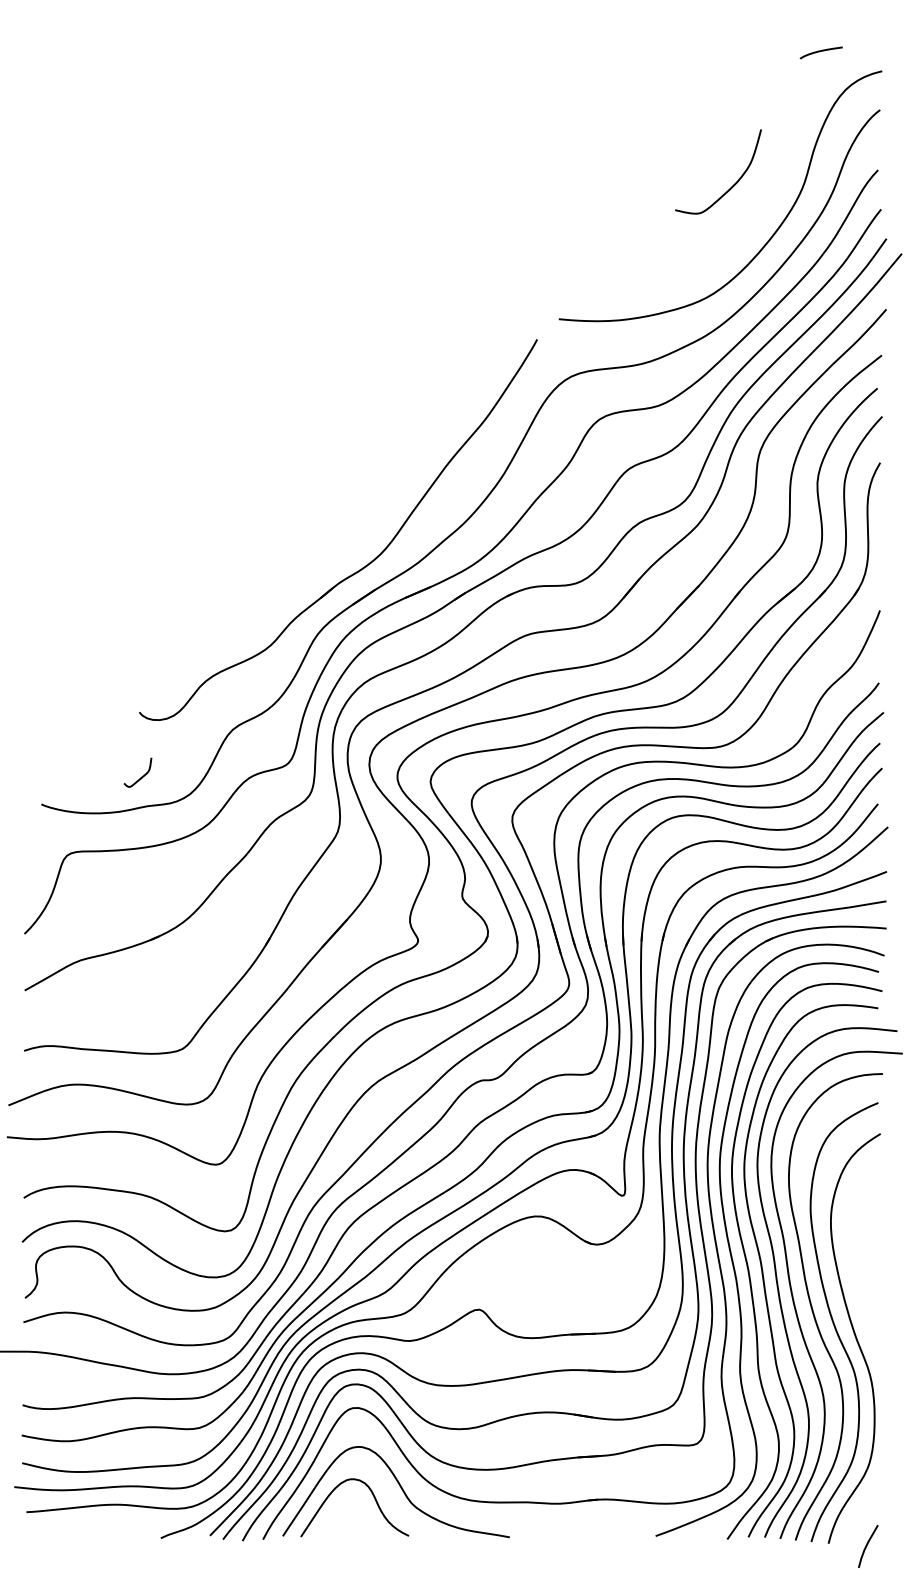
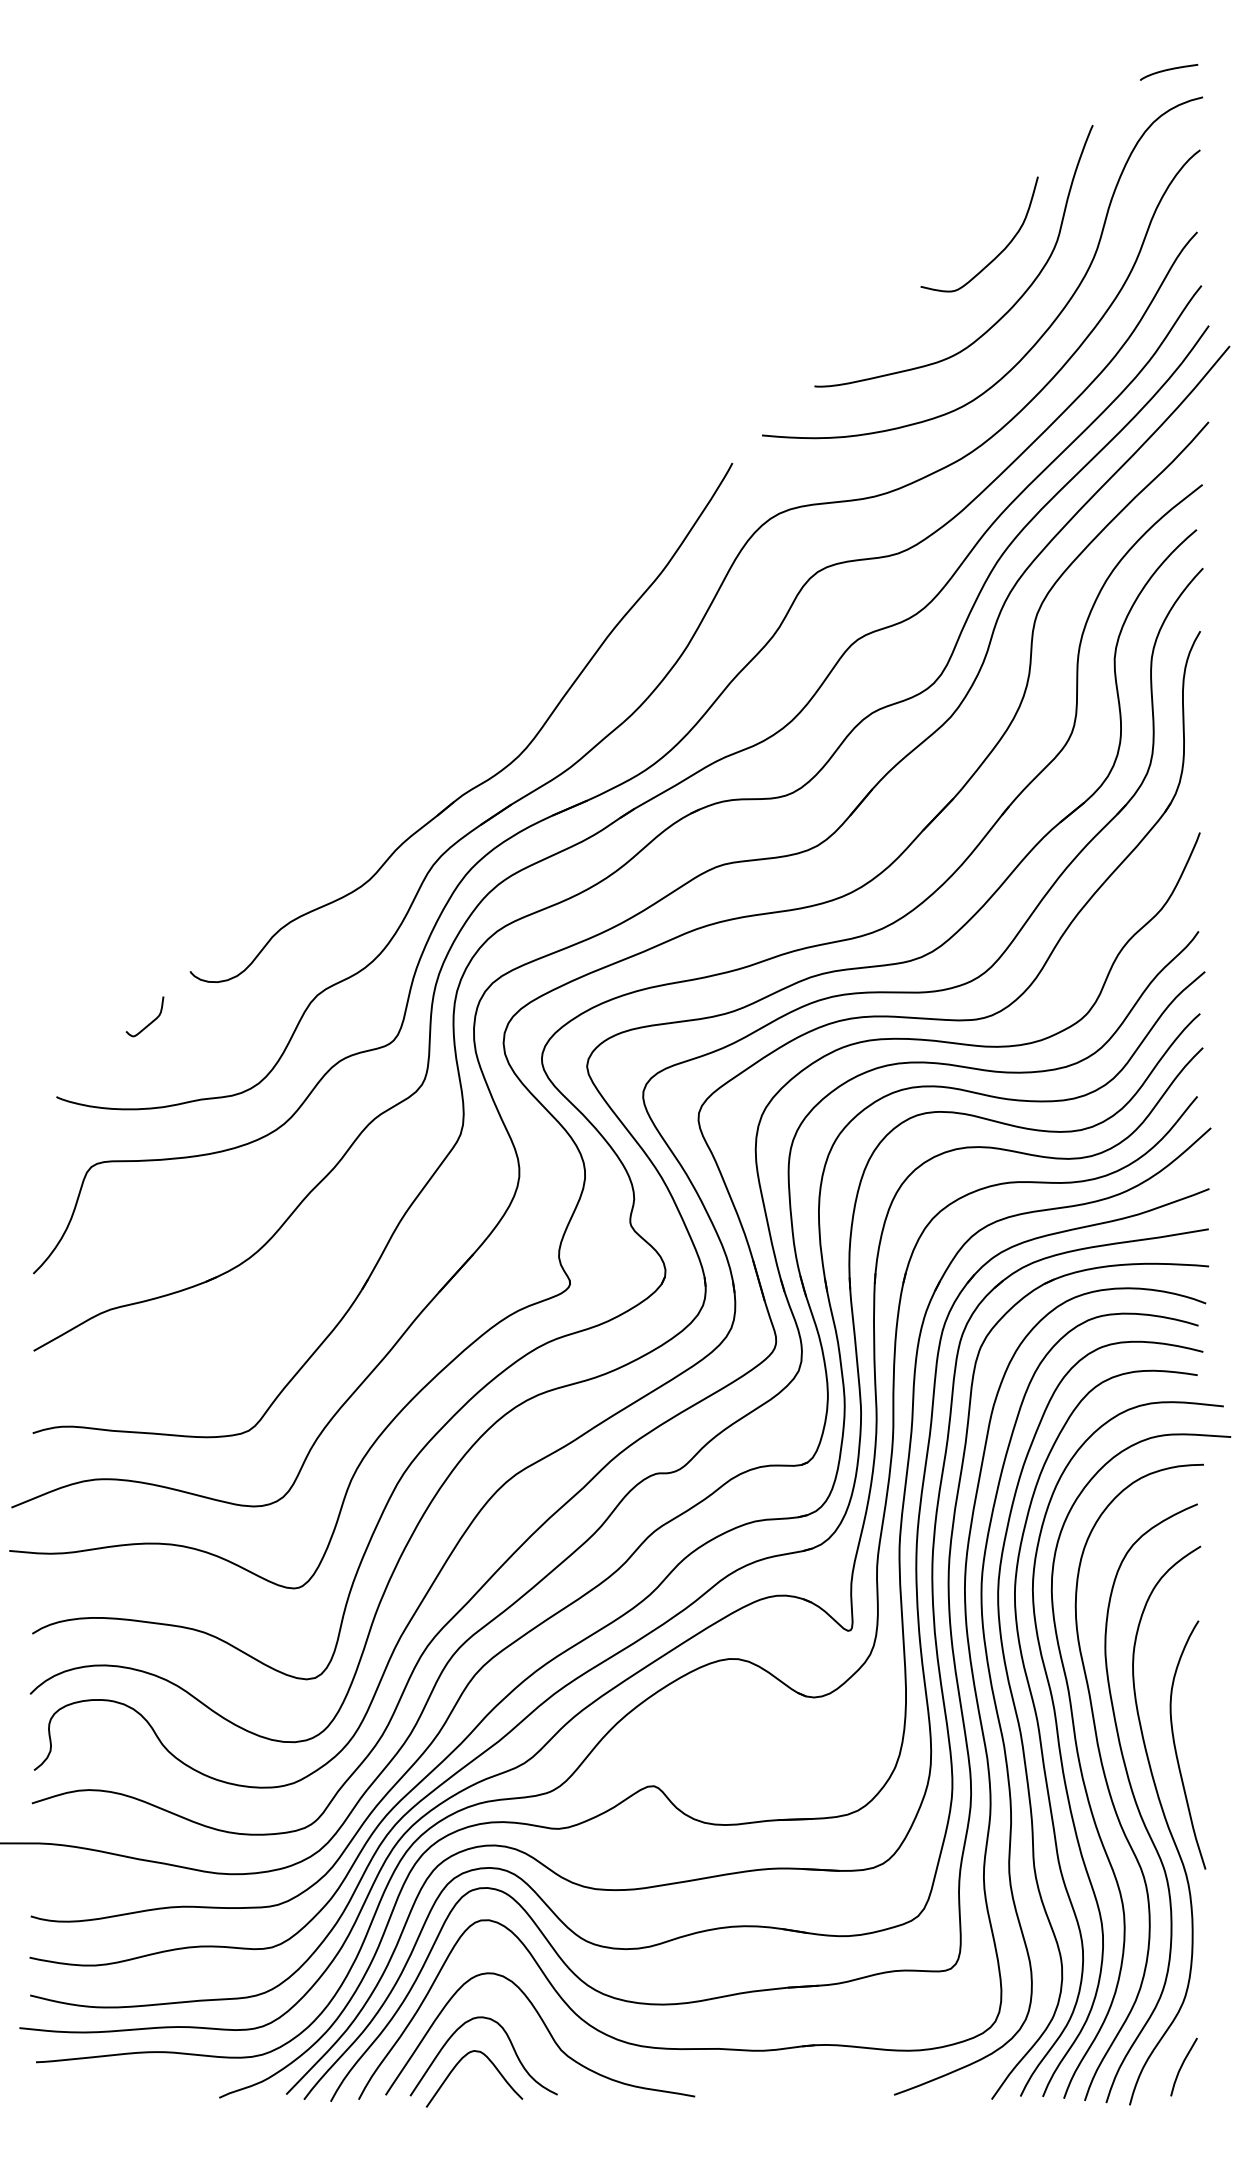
curve: (820, 51) -> (1168, 70), moved
curve: (738, 227) -> (1007, 310), added
curve: (141, 776) -> (150, 1022), moved
curve: (862, 1282) -> (1176, 1748), added
curve: (335, 1514) -> (457, 2065), added
line: (867, 1546) -> (1182, 2066), moved

